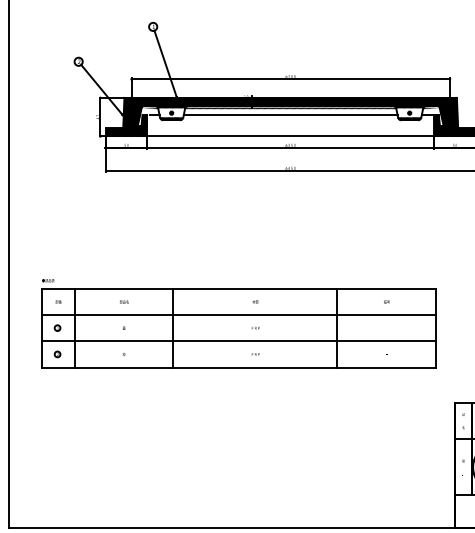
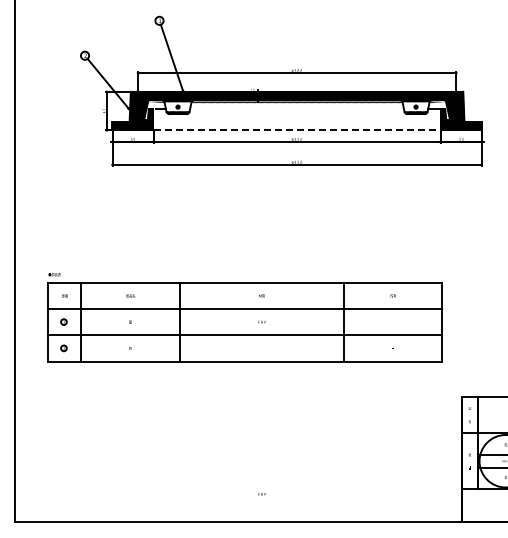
line: (290, 115) -> (296, 109), removed
line: (291, 136) -> (297, 130), solid -> dashed
text: (255, 354) -> (261, 494), moved

